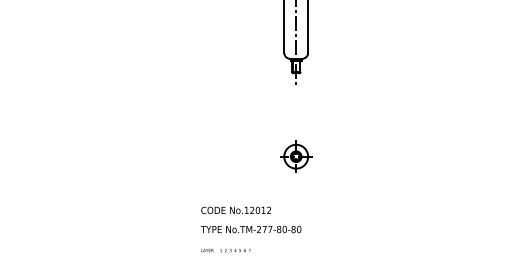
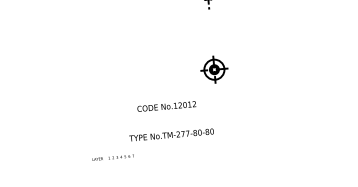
text: (235, 210) -> (166, 106), moved
text: (250, 229) -> (171, 135), moved
text: (225, 250) -> (112, 157), moved

